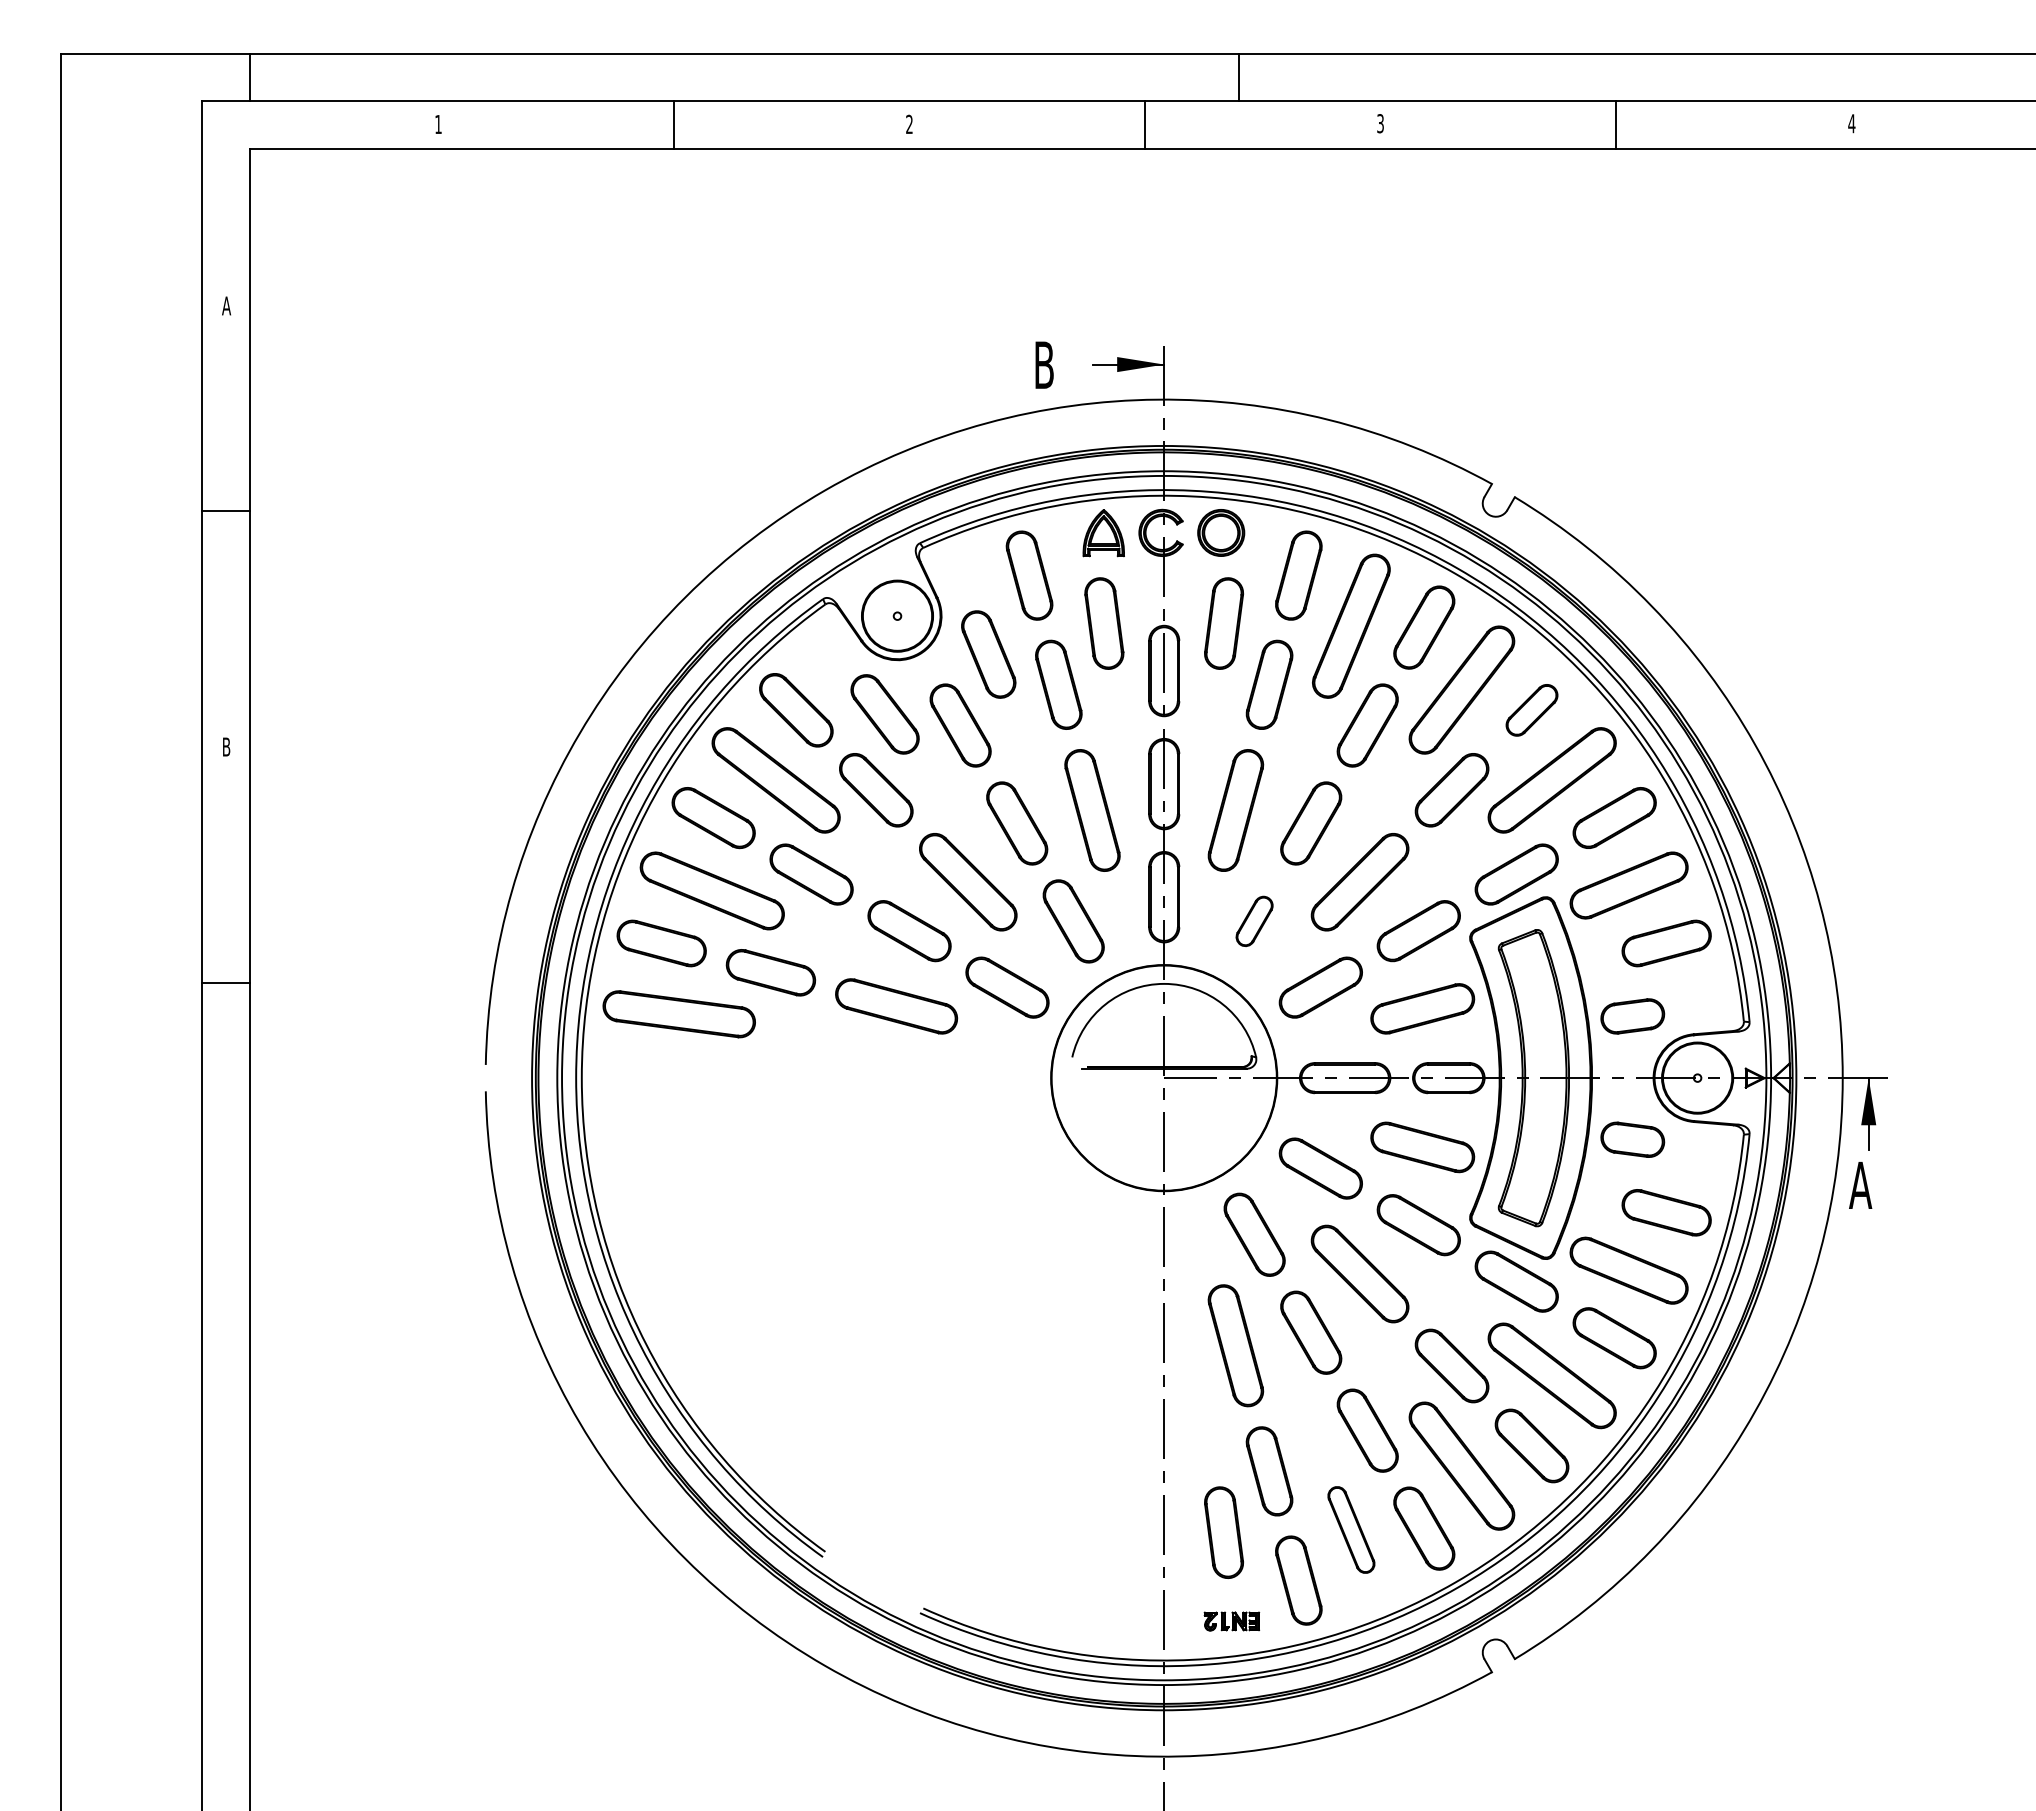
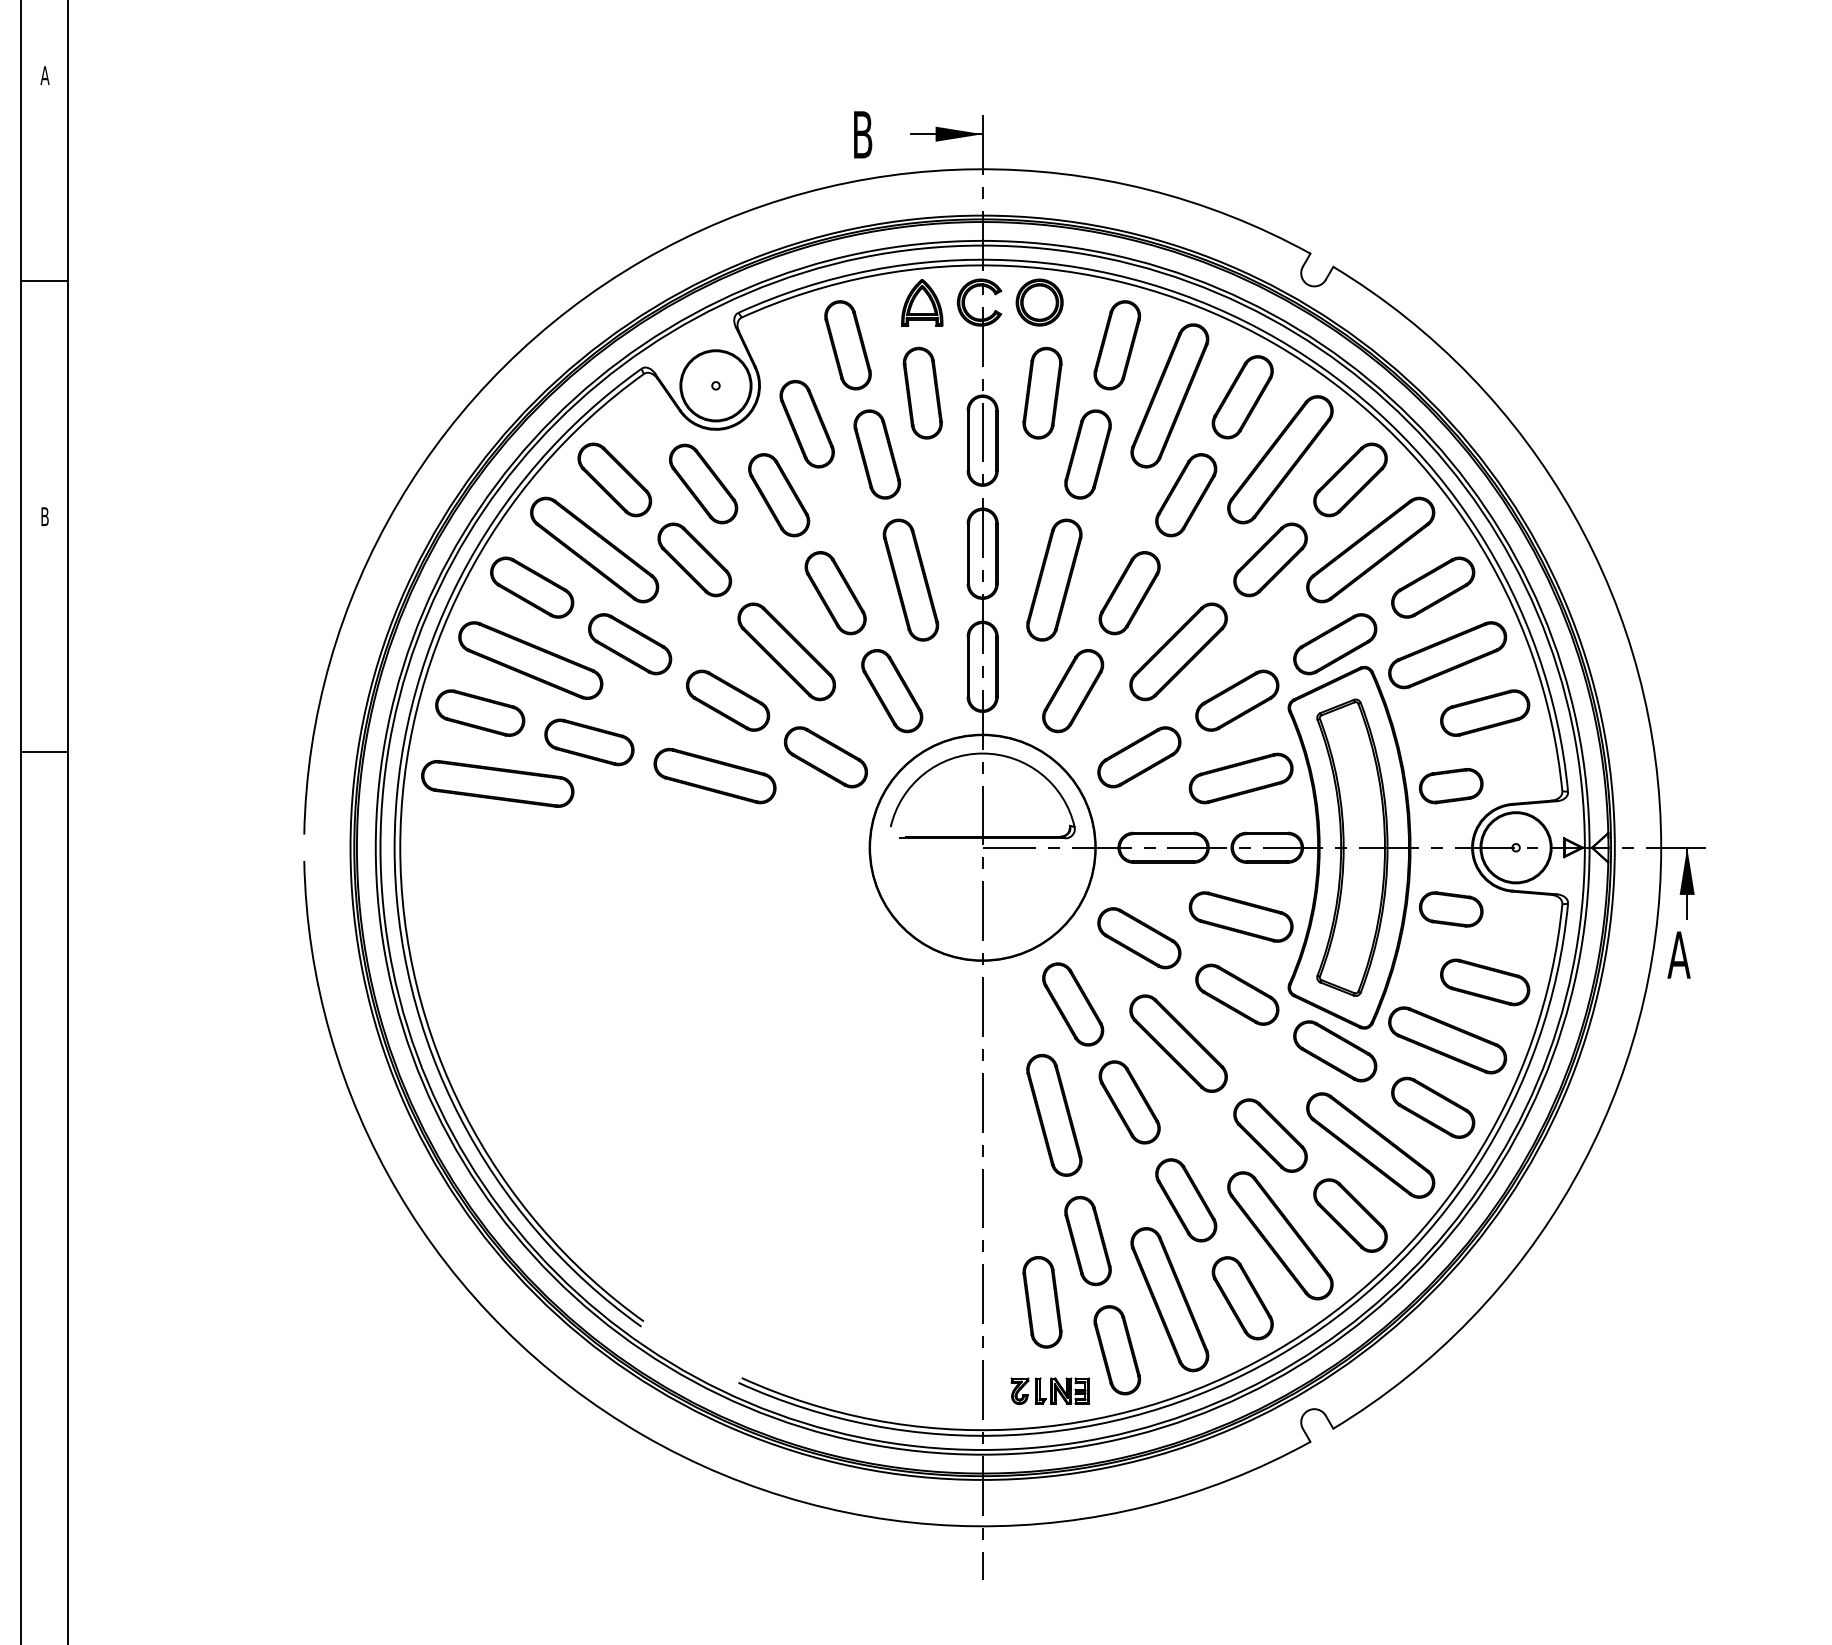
part: (1531, 710) -> (1349, 480), size x1.43
part: (1254, 921) -> (1072, 691), size x1.67
part: (1351, 1529) -> (1169, 1299), size x1.67
part: (1231, 1621) -> (1049, 1391), size x1.43

